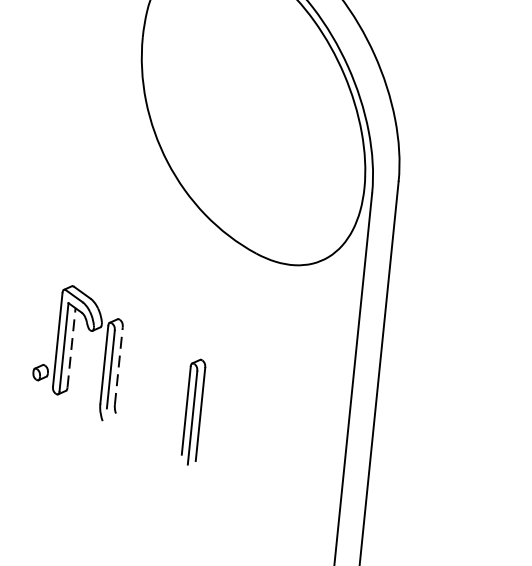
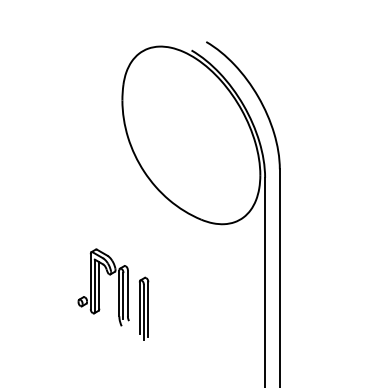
line: (72, 346) -> (99, 284), dashed -> solid
line: (118, 366) -> (127, 293), dashed -> solid
part: (194, 411) -> (144, 308), moved

